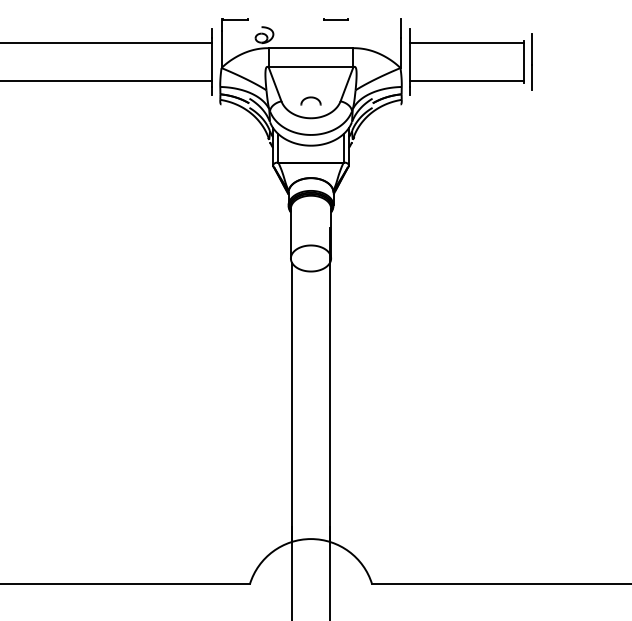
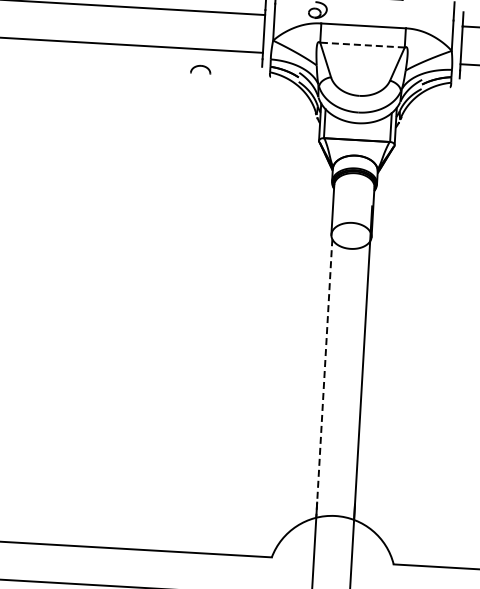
line: (310, 67) -> (361, 45), solid -> dashed
part: (310, 100) -> (200, 68), moved
line: (292, 402) -> (324, 378), solid -> dashed

